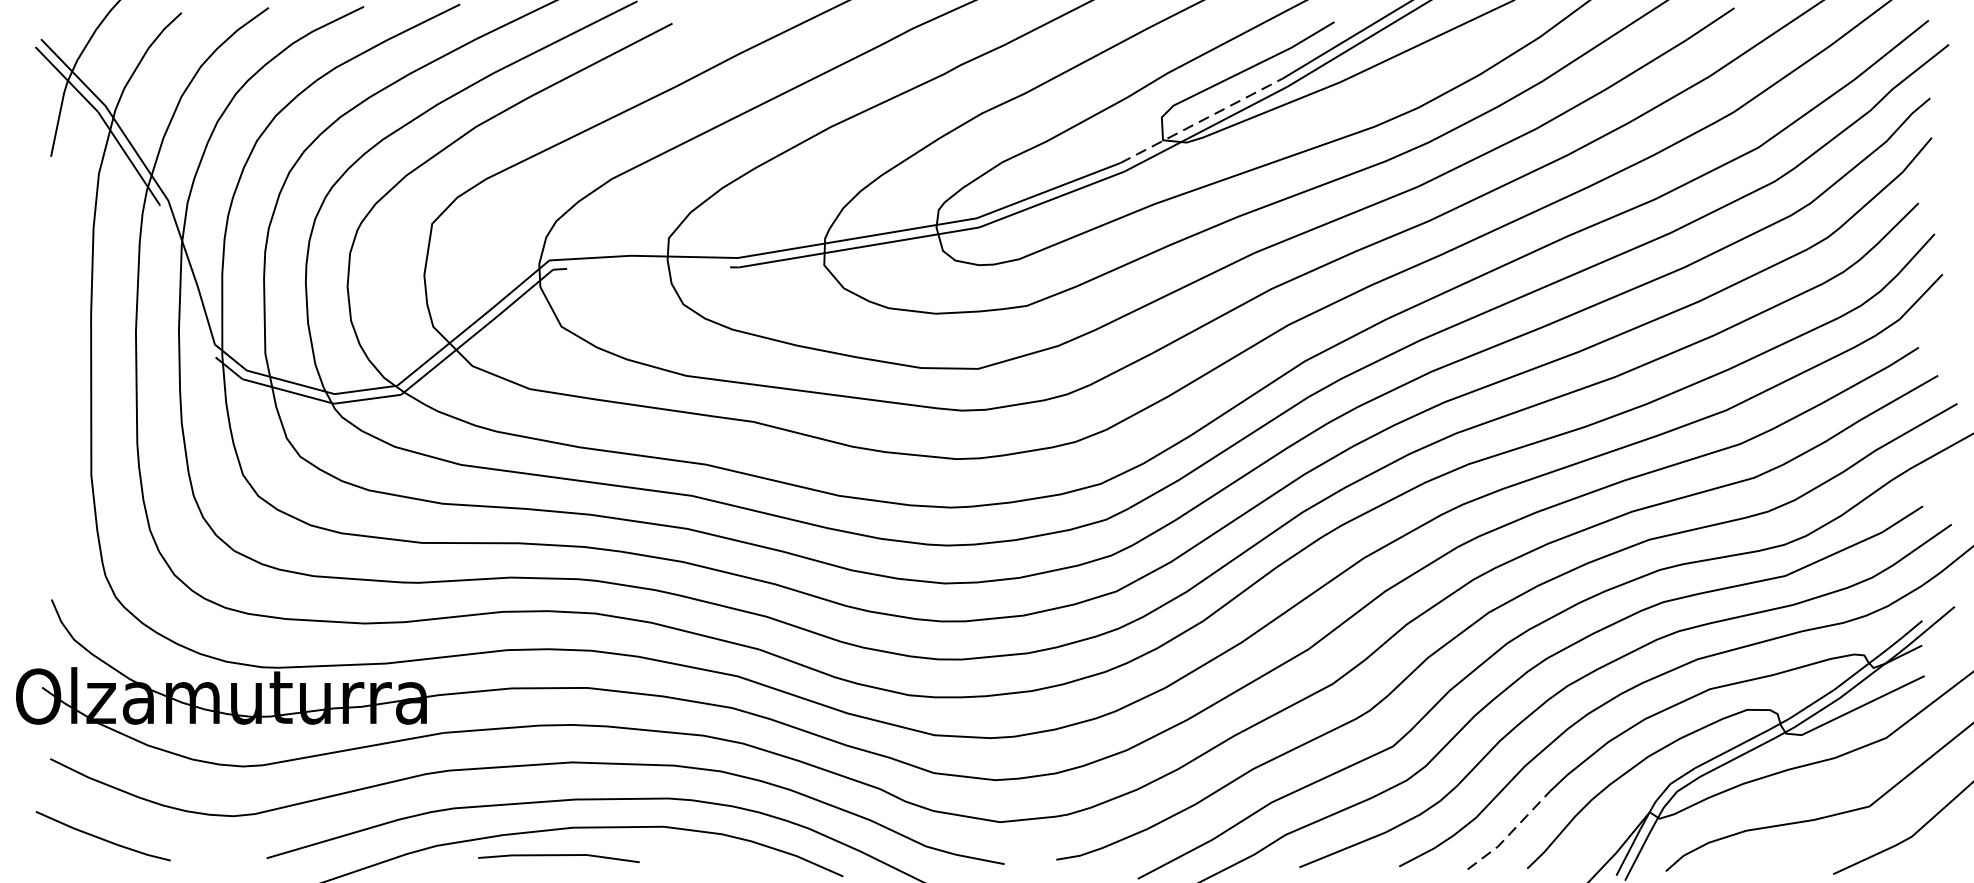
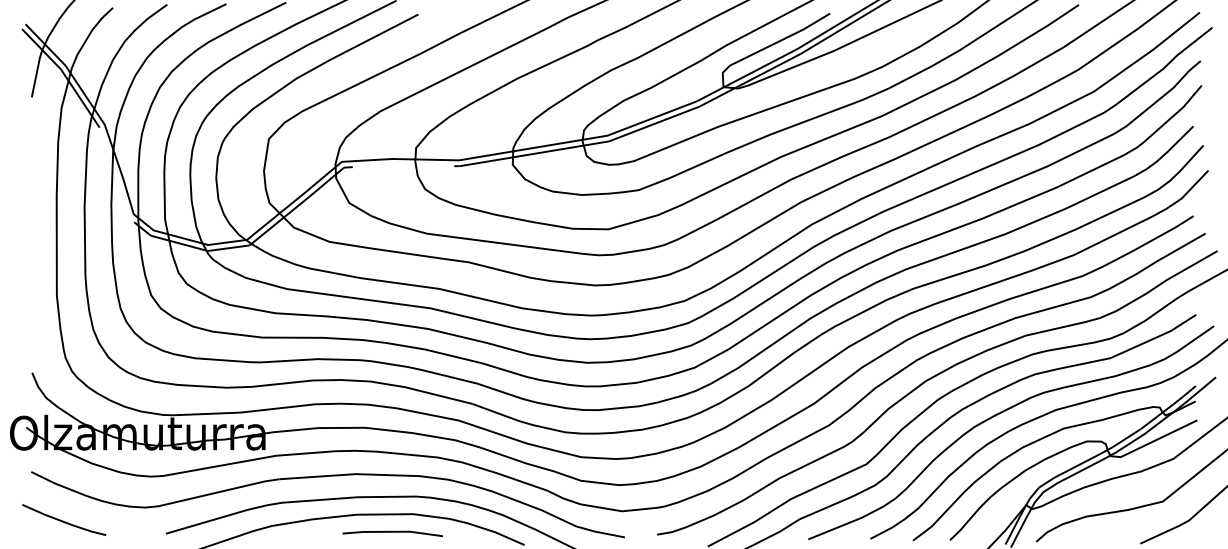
line: (1200, 121) -> (746, 75), dashed -> solid
line: (1510, 832) -> (939, 517), dashed -> solid
line: (558, 856) -> (392, 532), moved

